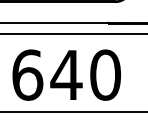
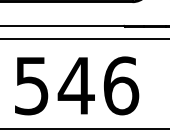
text: (66, 74) -> (76, 85), 640 -> 546

